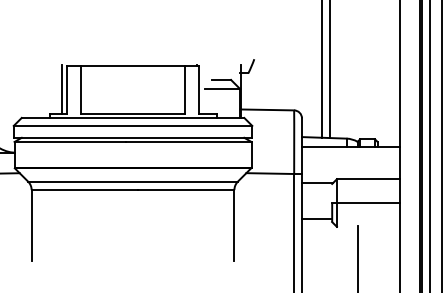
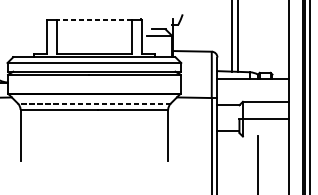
line: (133, 66) -> (94, 19), solid -> dashed
line: (61, 89) -> (42, 36), removed
line: (133, 181) -> (94, 103), solid -> dashed

